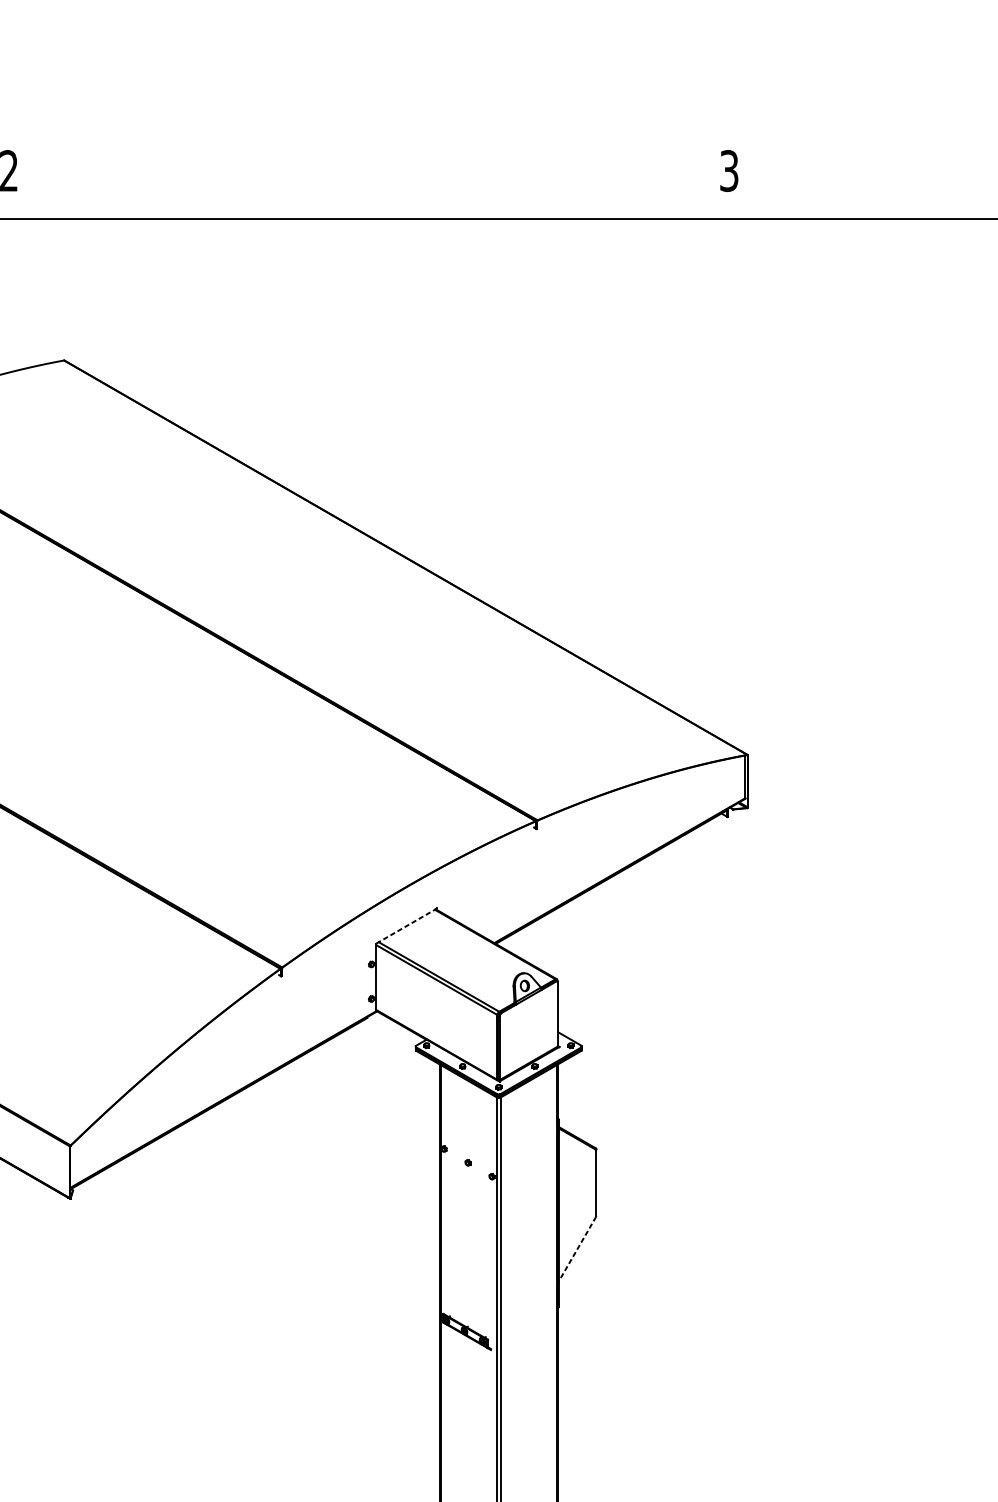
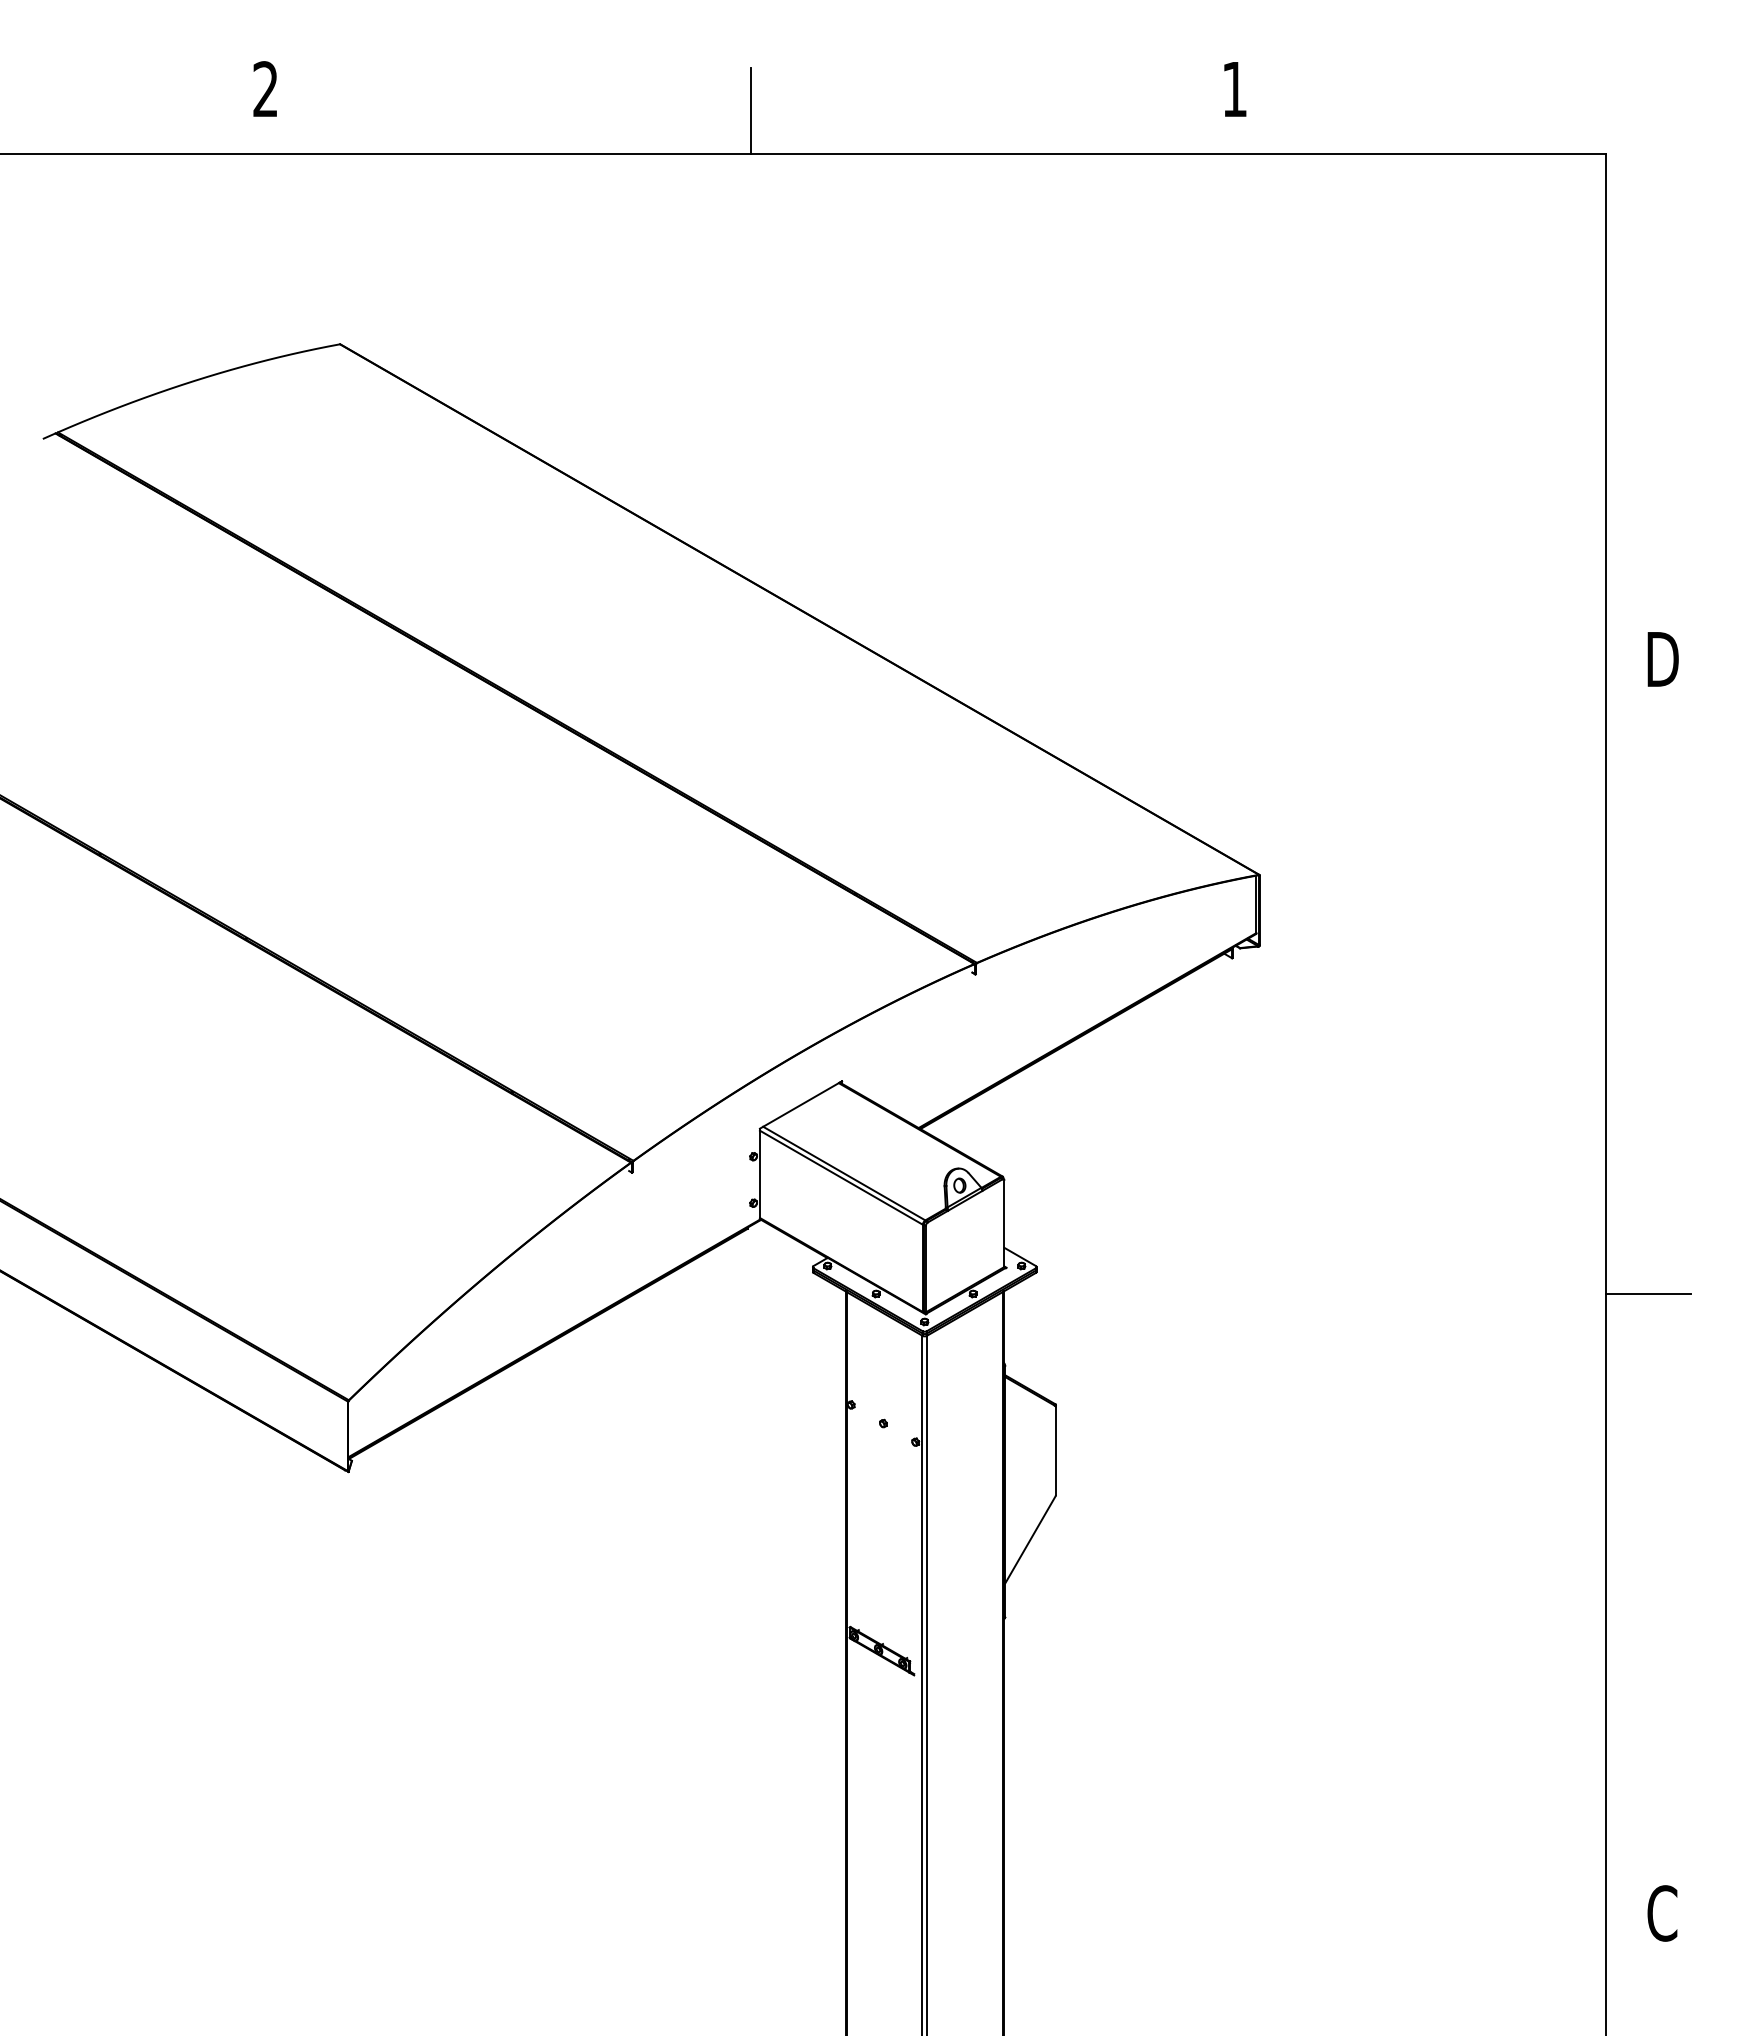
text: (729, 171) -> (1234, 89), 3 -> 1
line: (369, 187) -> (750, 111), added
line: (407, 925) -> (801, 1104), dashed -> solid
line: (577, 1249) -> (1030, 1540), dashed -> solid

